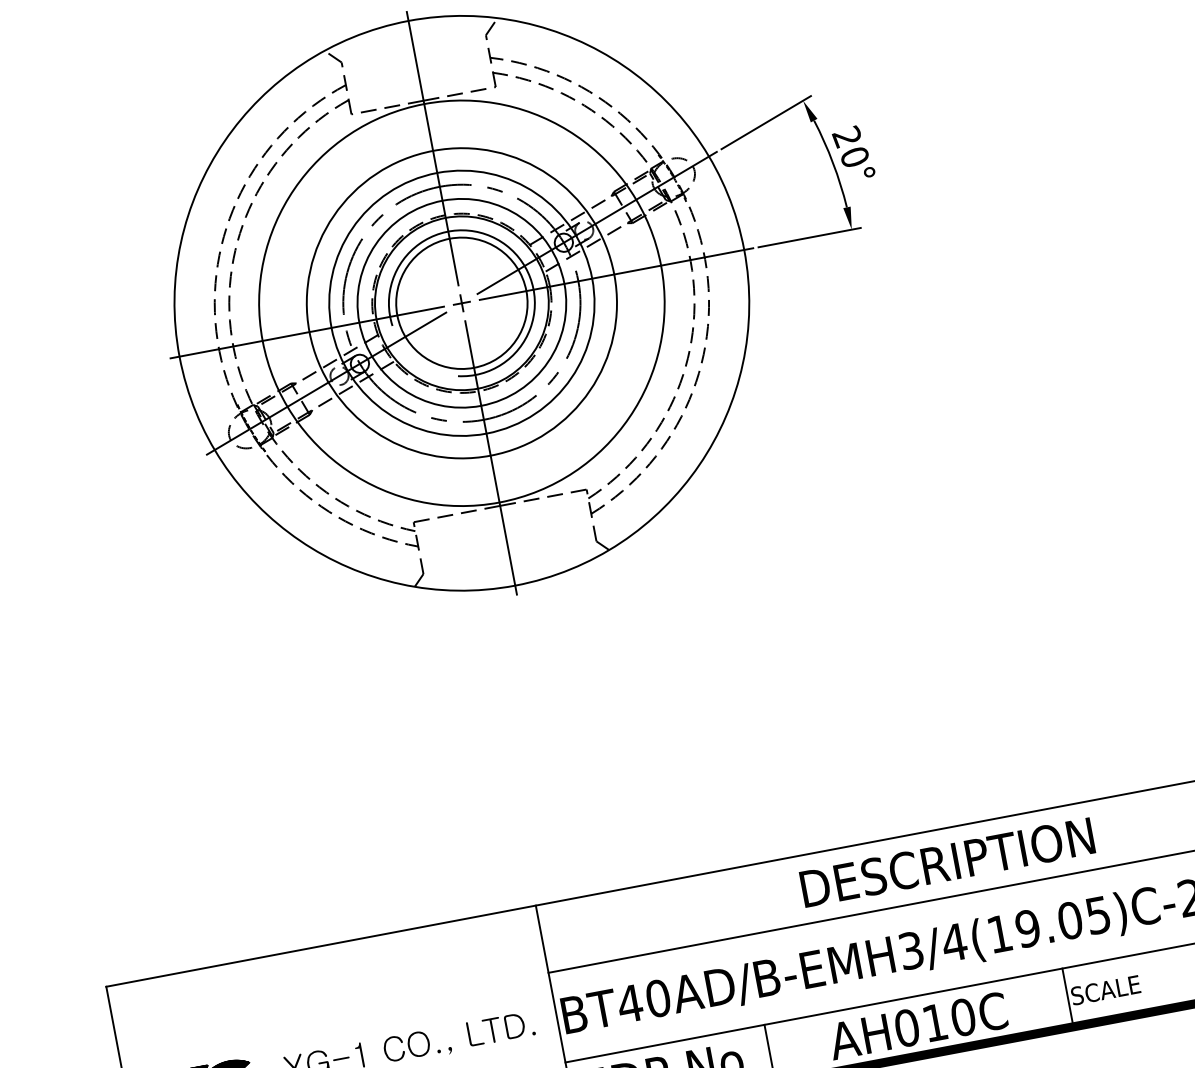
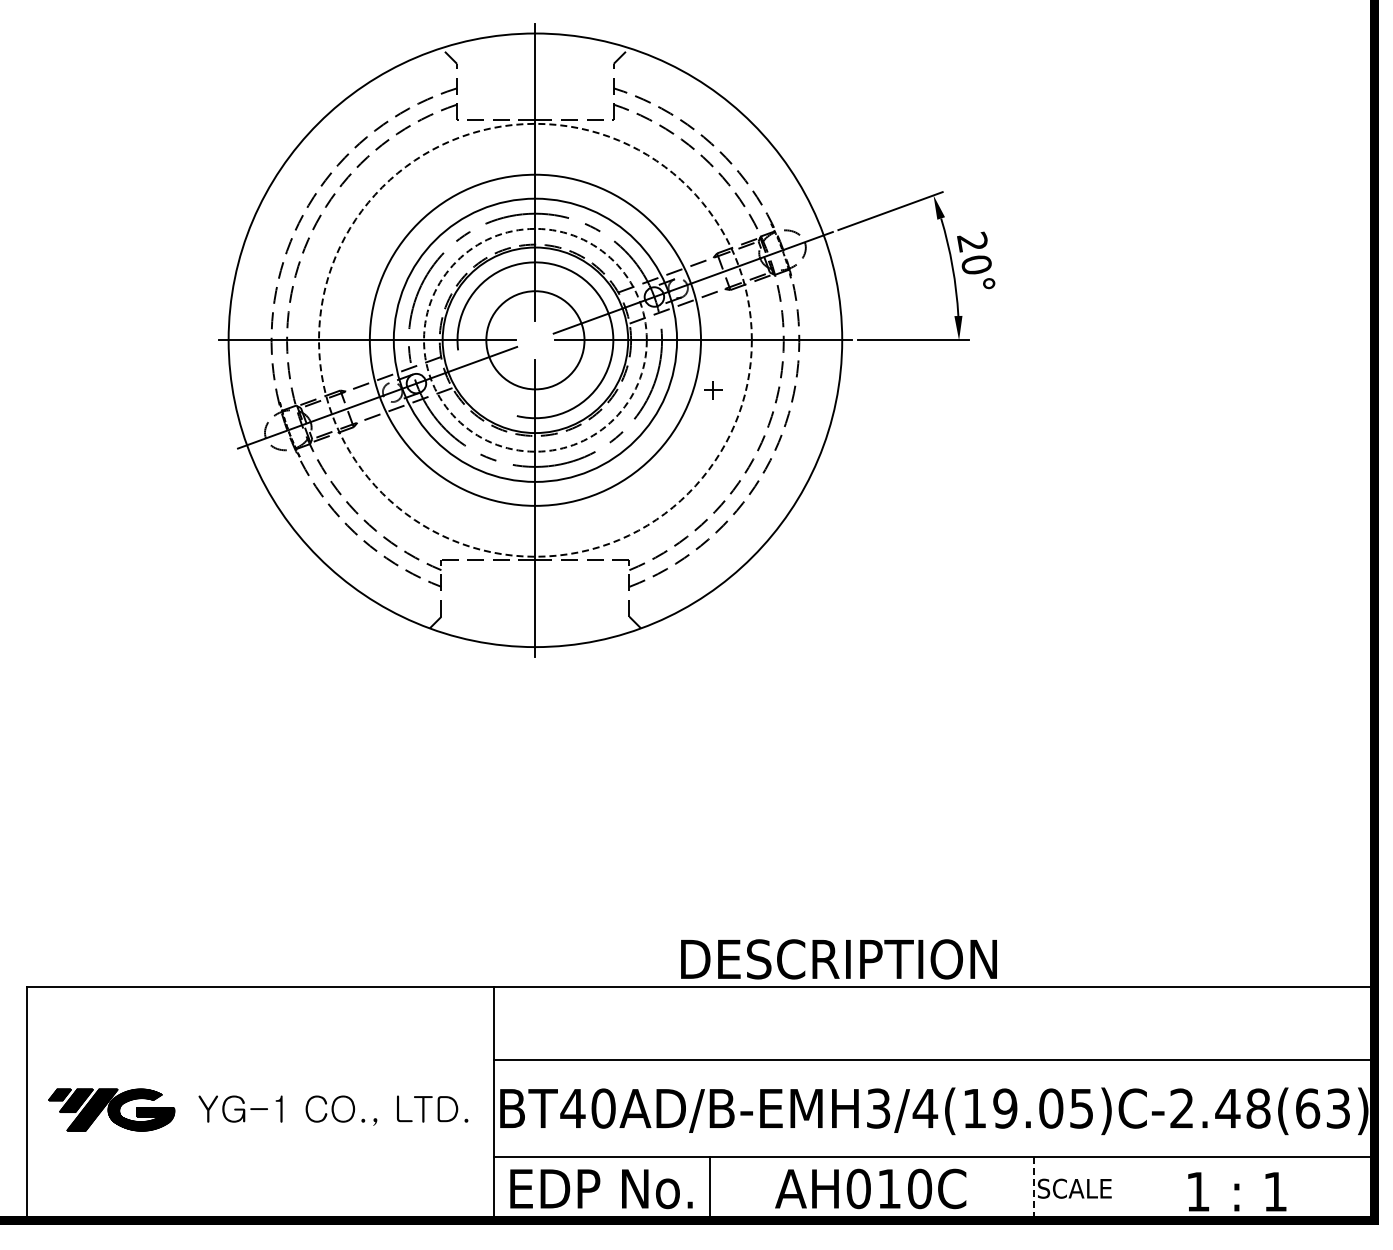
circle: (460, 302) -> (534, 339), solid -> dashed
circle: (461, 302) -> (535, 339), solid -> dashed
circle: (461, 303) -> (535, 340), size x0.7
part: (461, 303) -> (713, 390), moved
text: (947, 862) -> (838, 959), moved
line: (1067, 997) -> (1033, 1188), solid -> dashed

